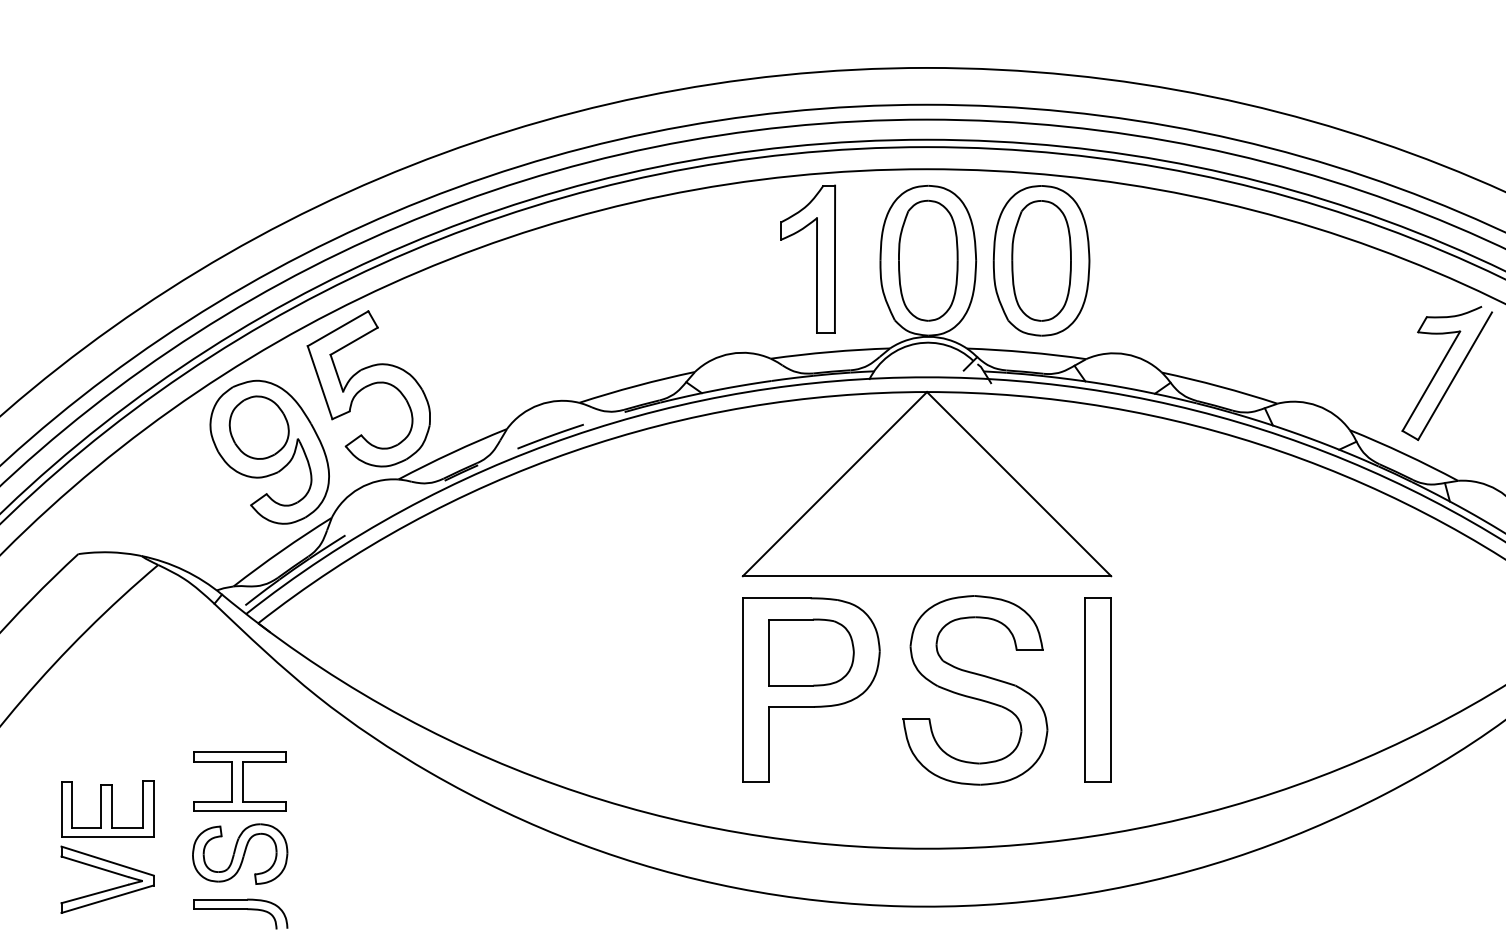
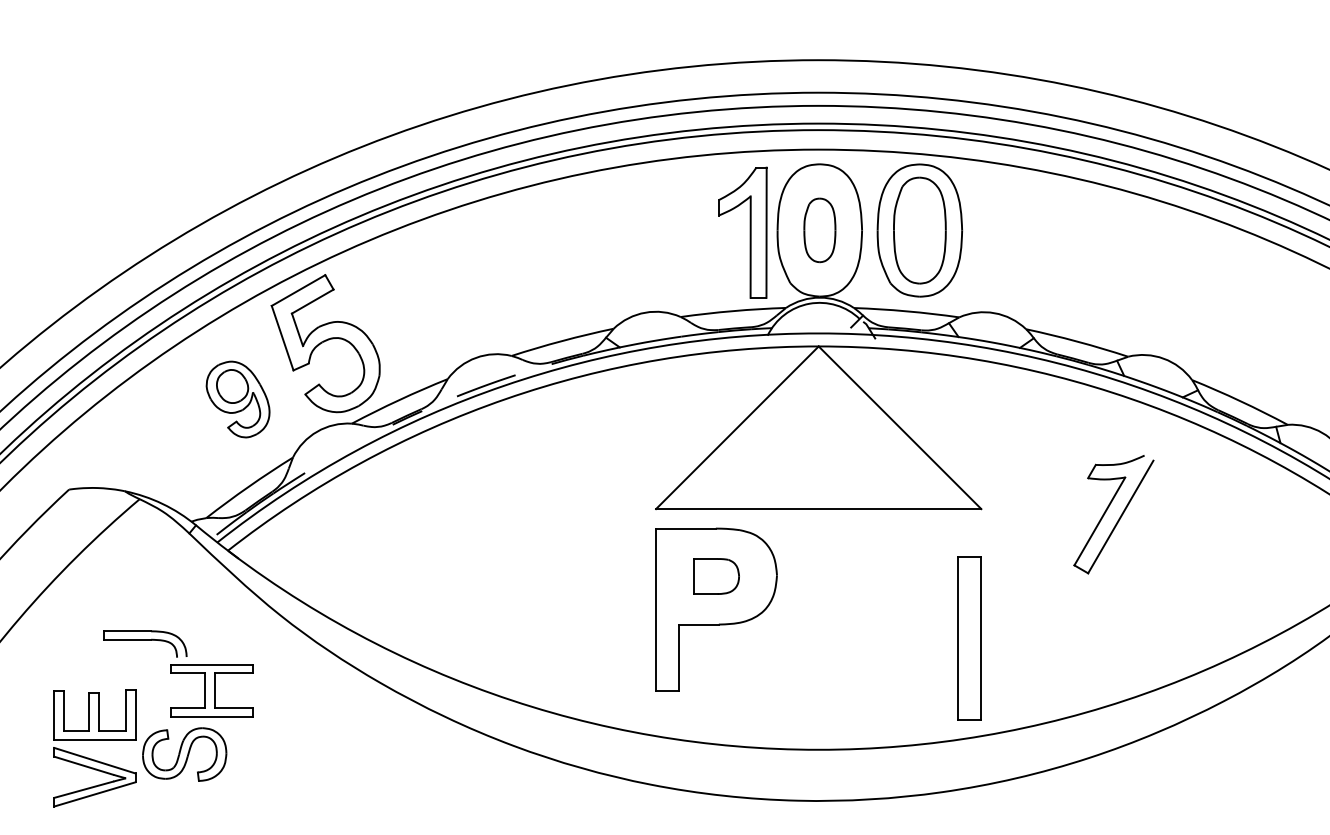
part: (816, 258) -> (750, 232), moved
part: (928, 260) -> (820, 230), size x0.6
part: (1453, 376) -> (1119, 517), moved
part: (269, 451) -> (237, 398), size x0.6
part: (811, 652) -> (716, 576), size x0.6
part: (1097, 689) -> (969, 637), moved
part: (975, 690) -> (861, 610), removed
part: (240, 853) -> (184, 753), moved
part: (240, 913) -> (145, 643), moved

